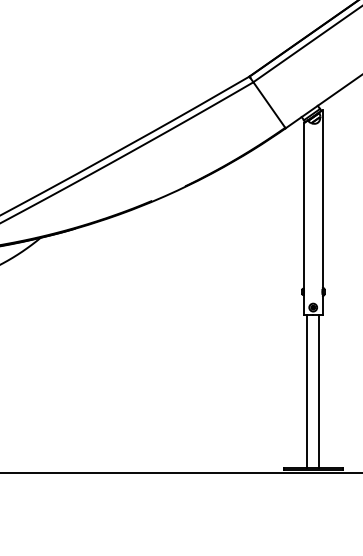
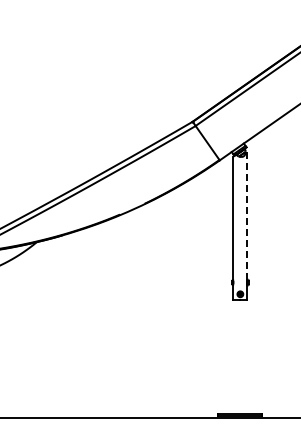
line: (322, 198) -> (247, 212), solid -> dashed
line: (306, 390) -> (235, 356), removed
line: (318, 390) -> (244, 356), removed

